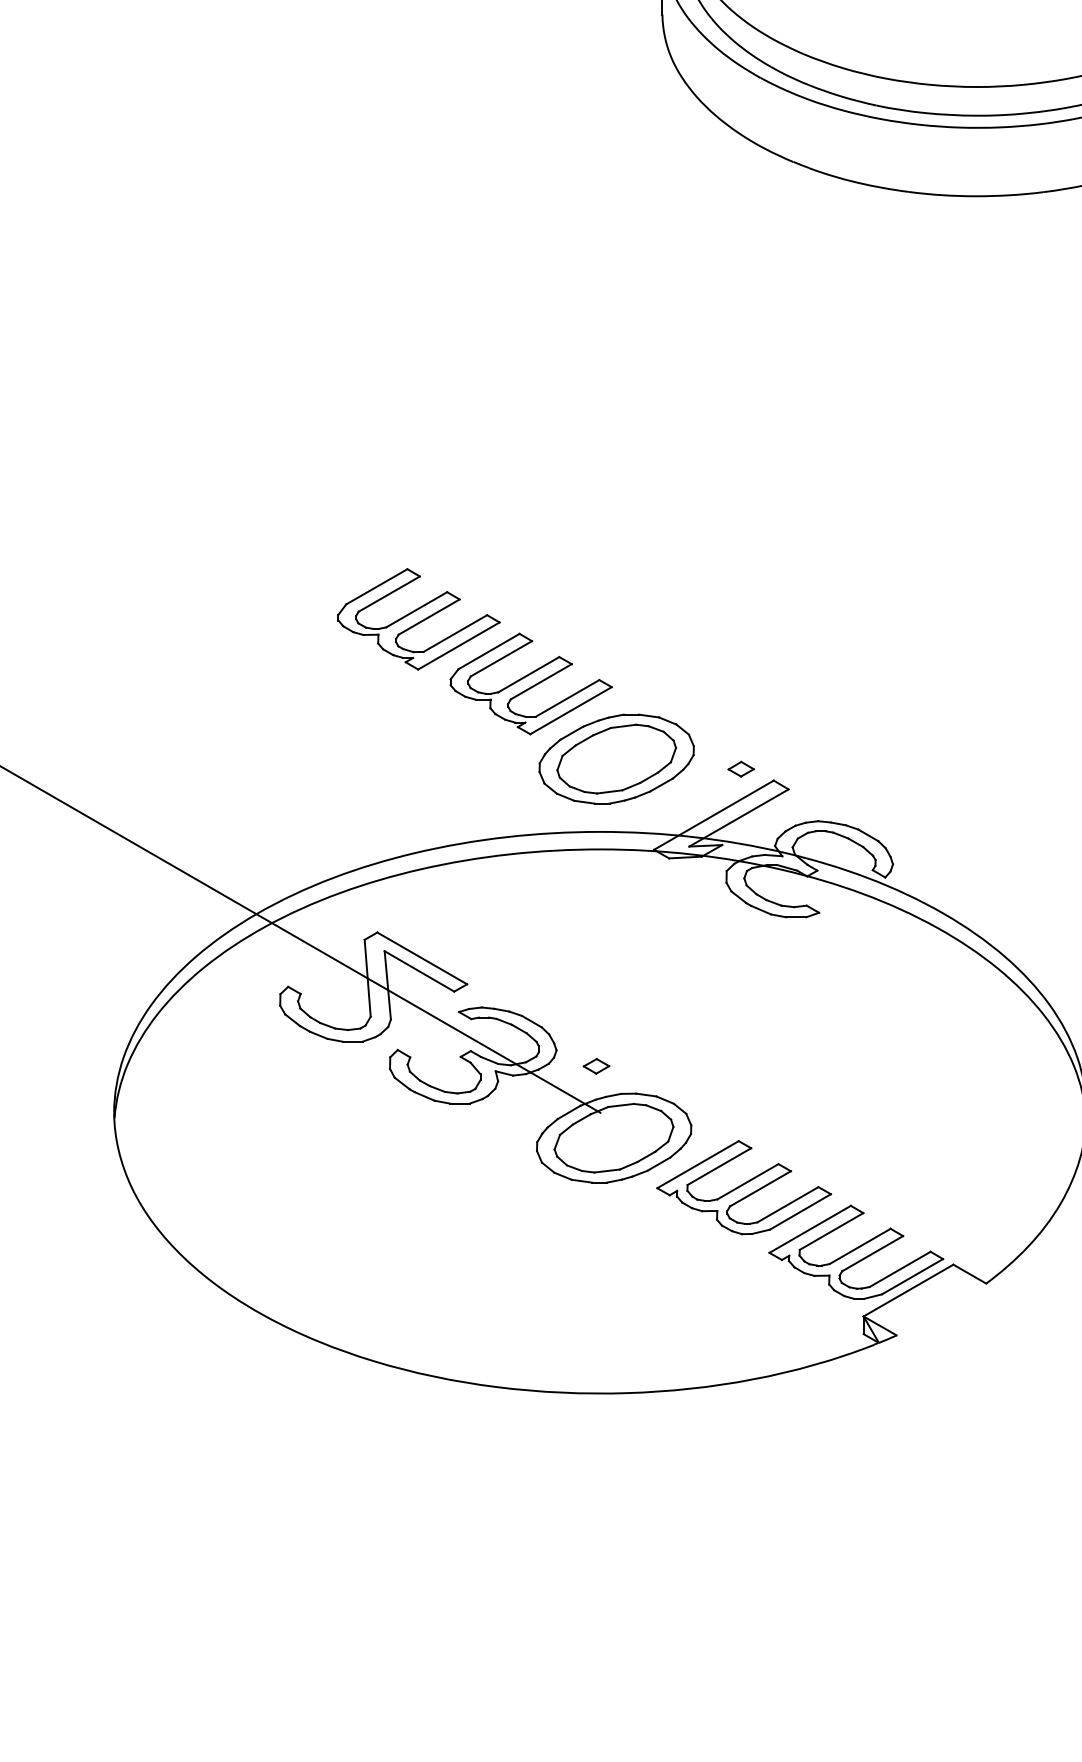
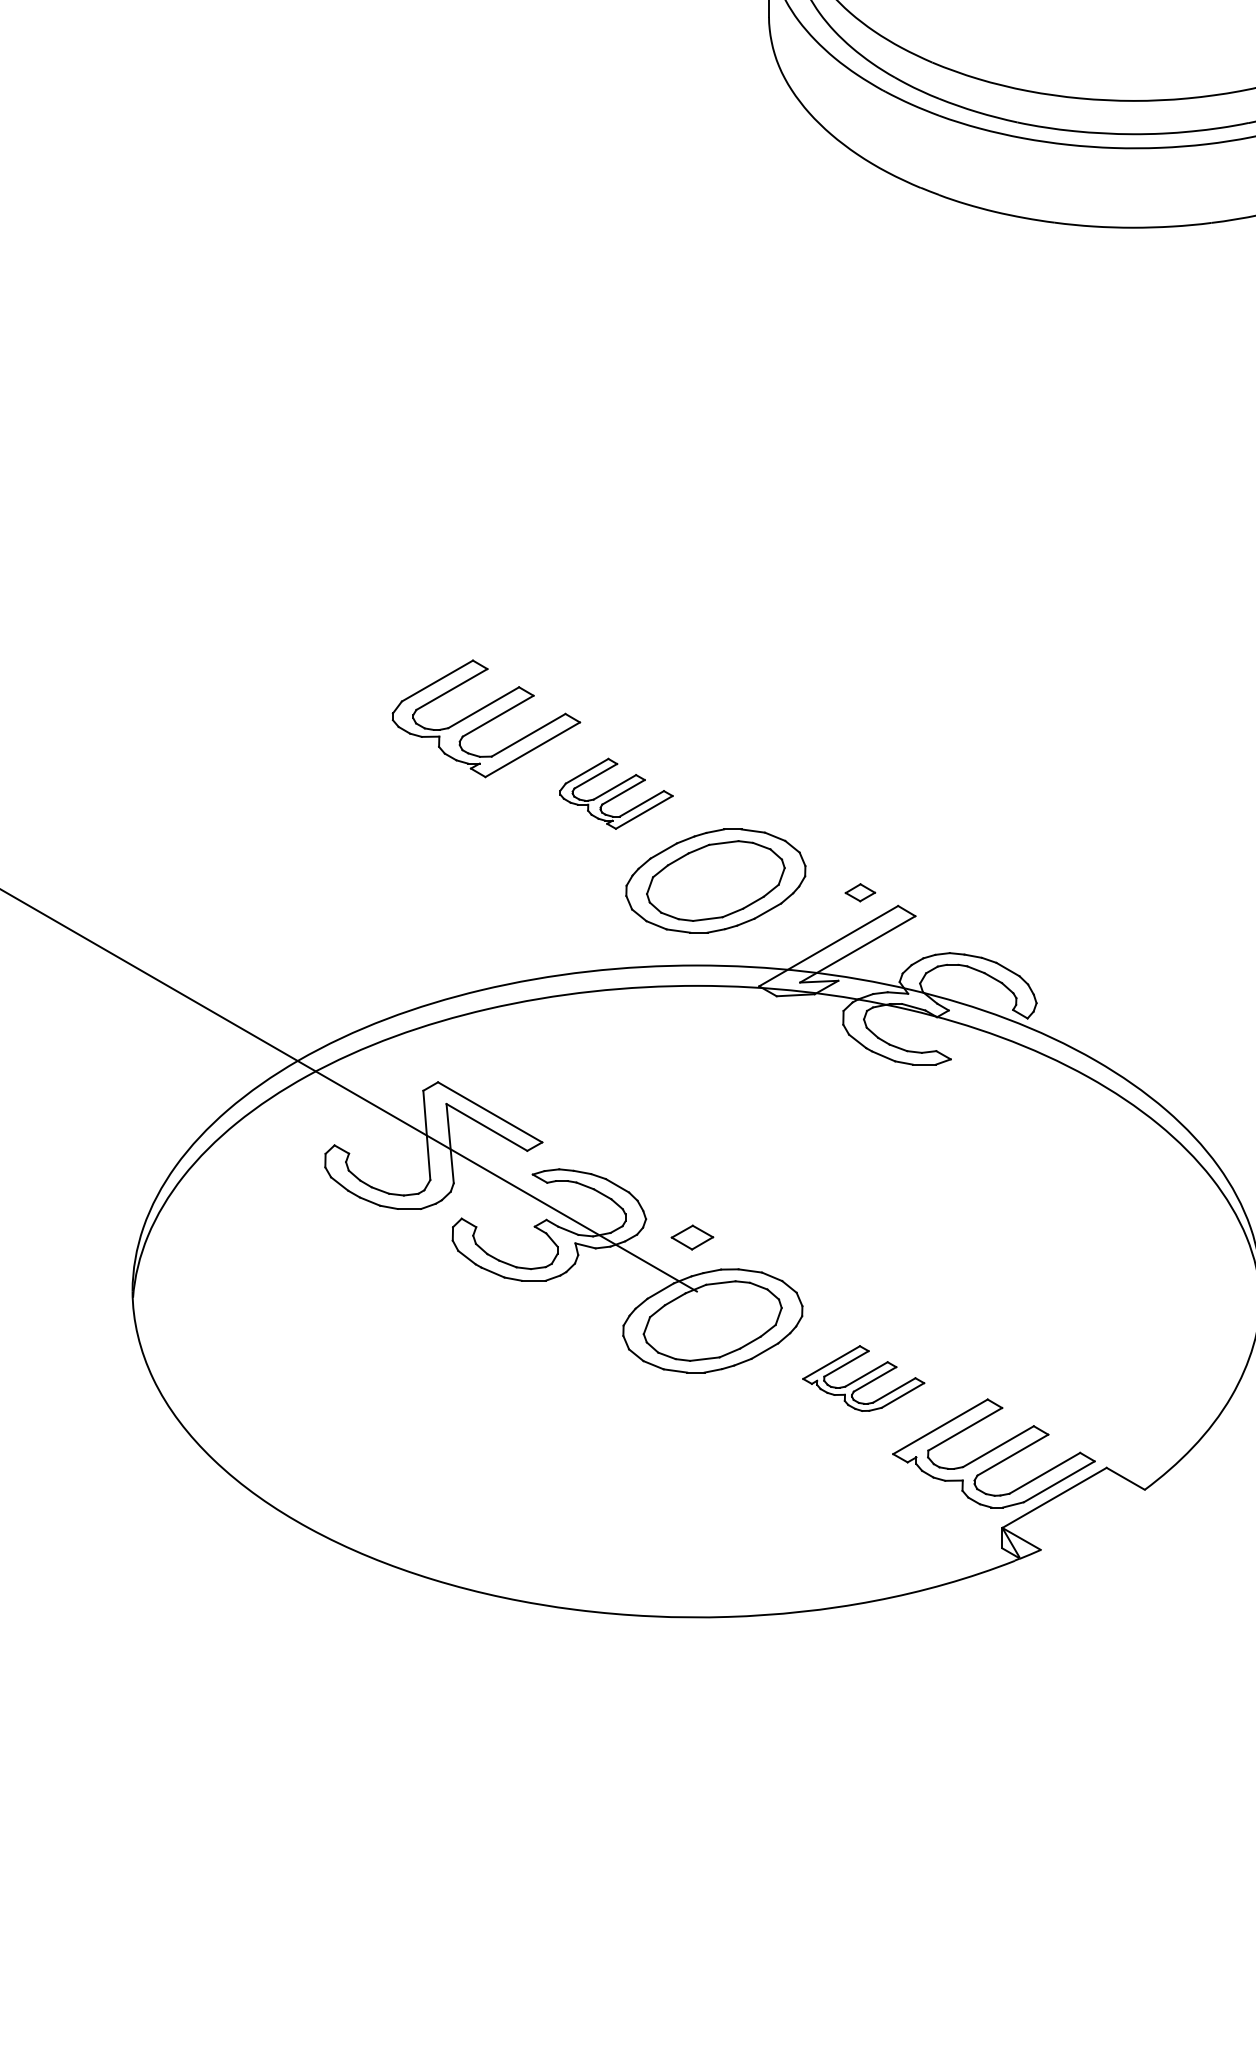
part: (530, 683) -> (615, 793), size x0.6
part: (596, 1066) -> (692, 1237), size x1.4
part: (743, 1187) -> (863, 1378), size x0.6

